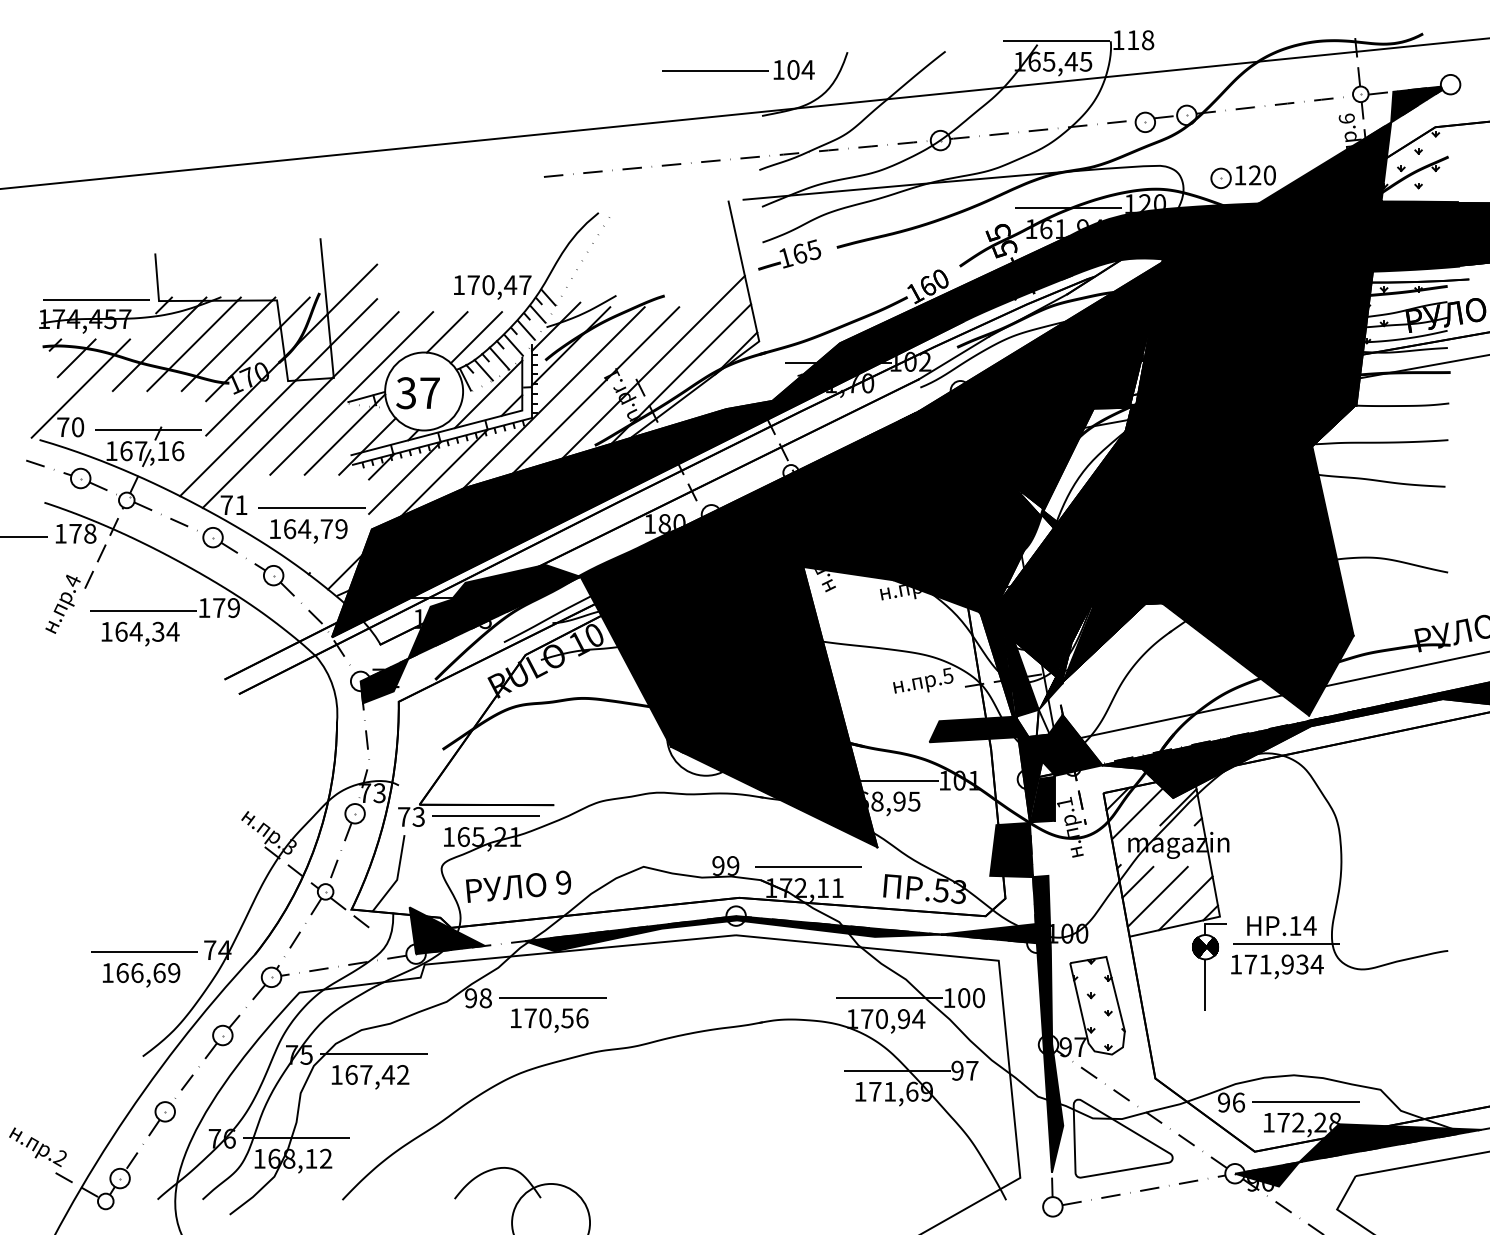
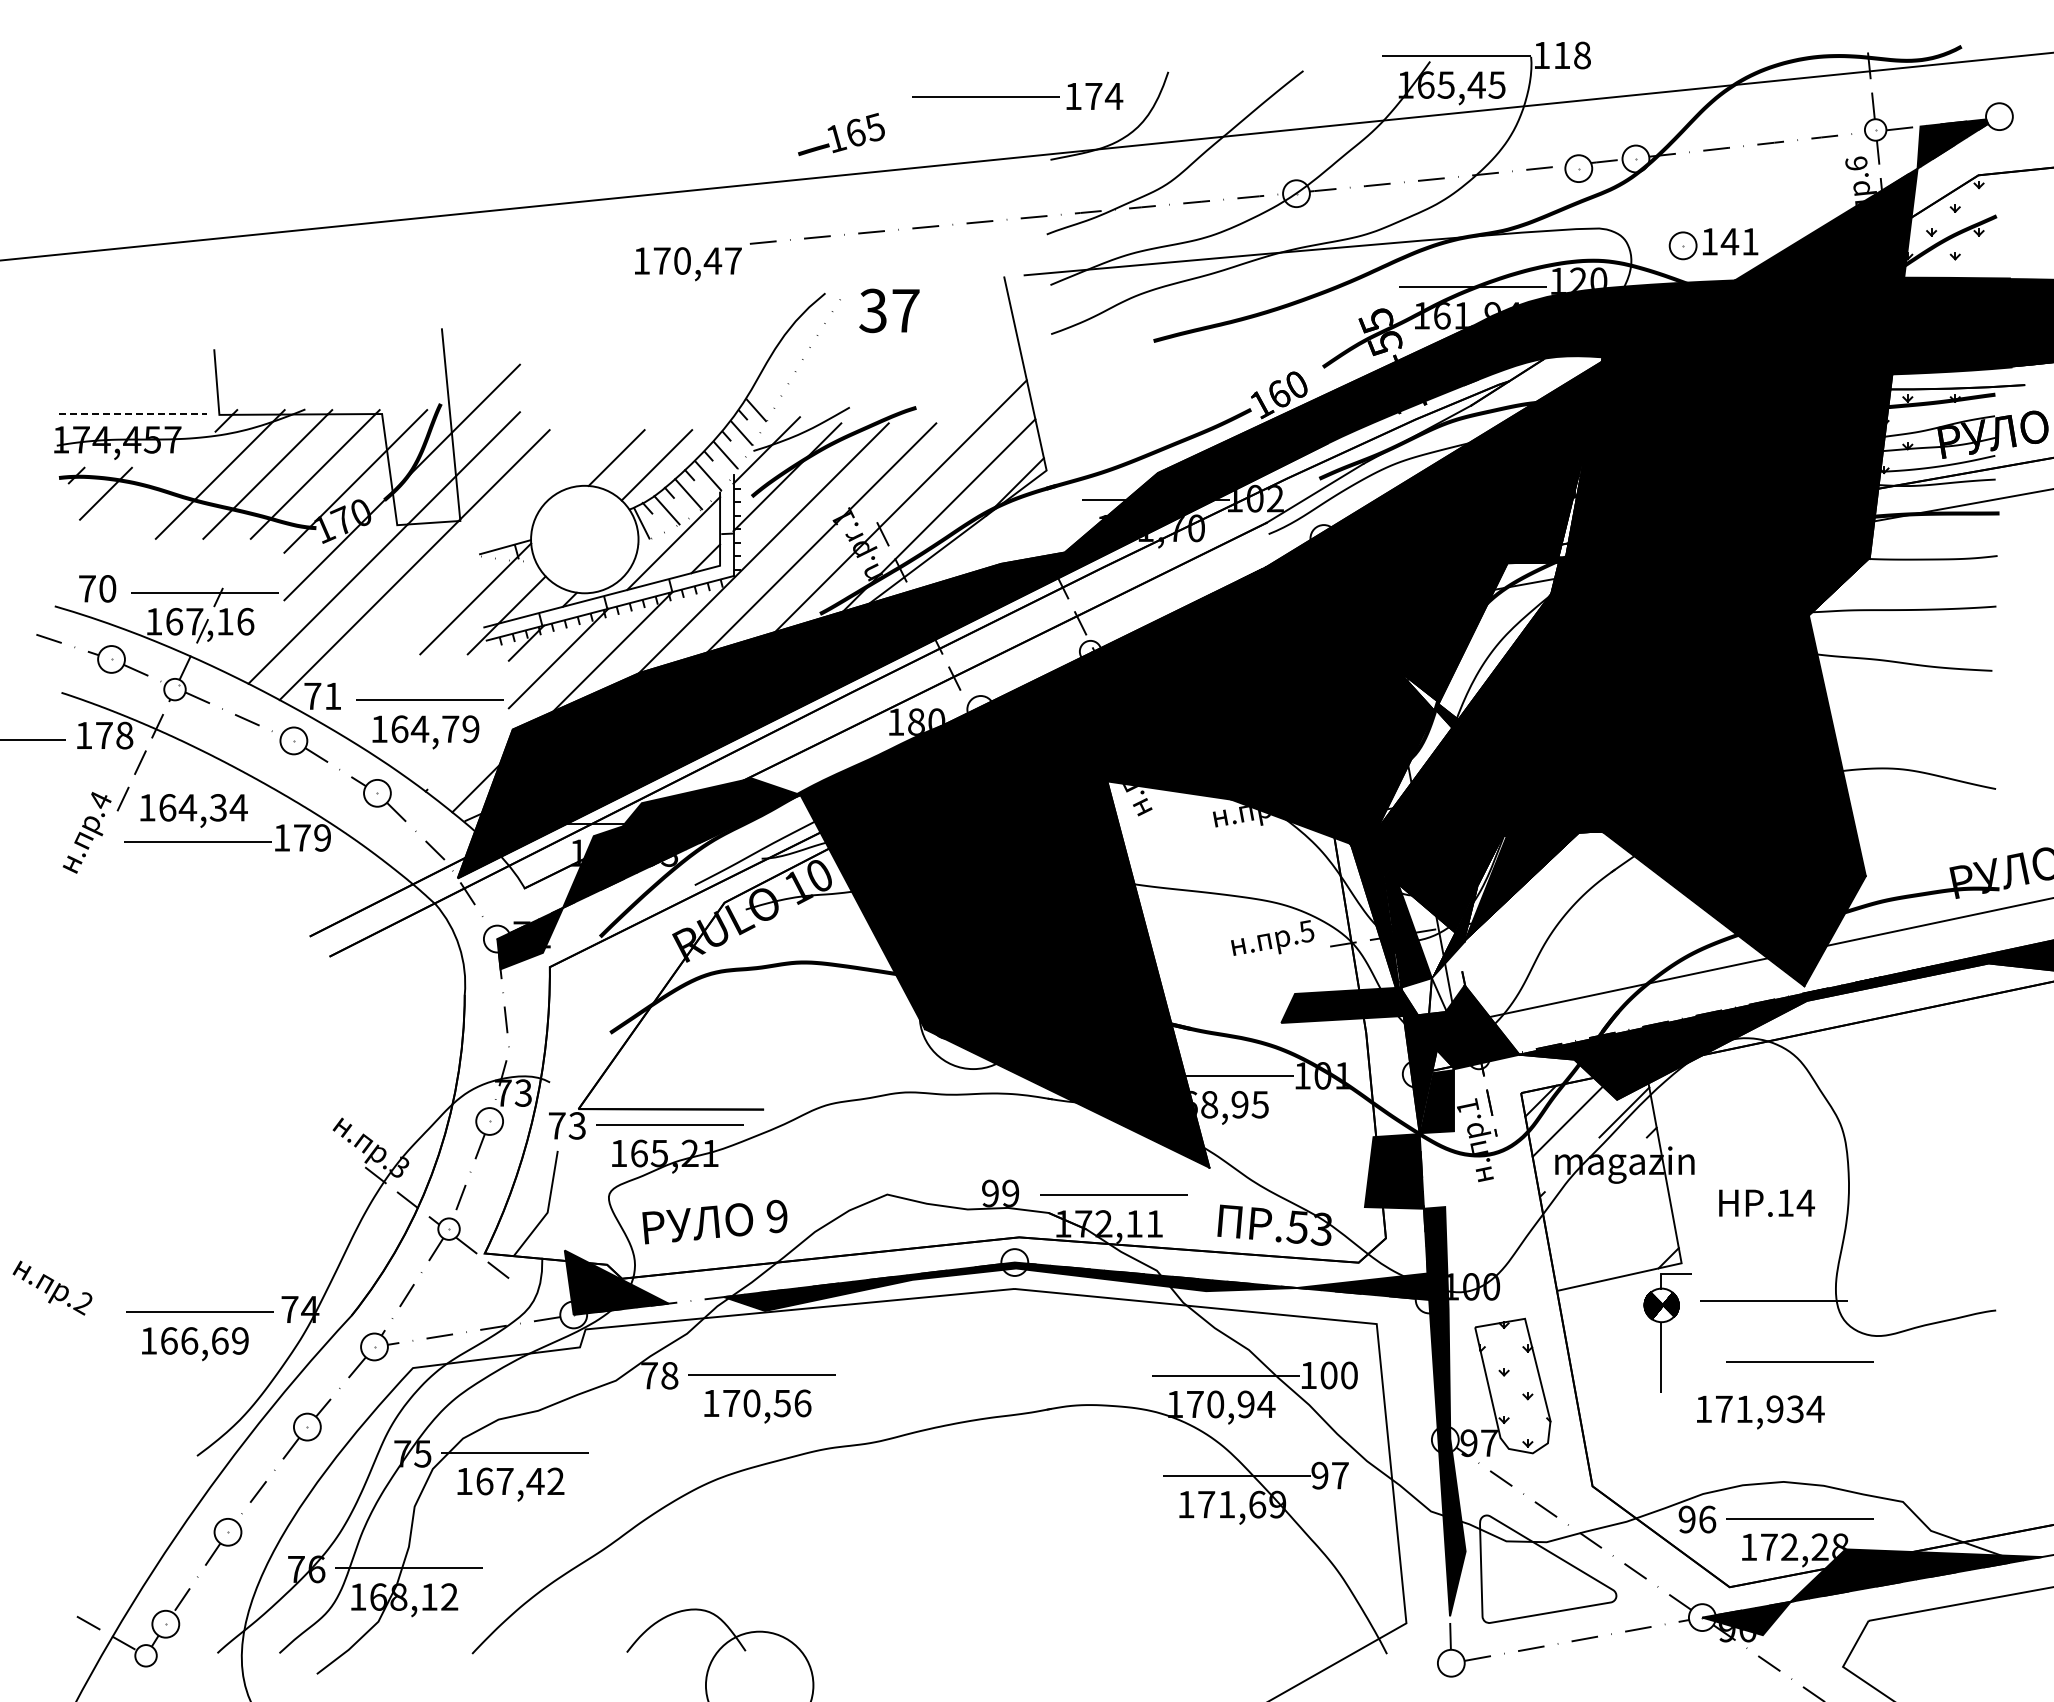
text: (793, 70) -> (1093, 96), 104 -> 174
text: (1261, 175) -> (1739, 241), 120 -> 141
text: (789, 255) -> (841, 134), moved
text: (492, 287) -> (688, 264), moved
line: (96, 300) -> (133, 413), solid -> dashed
line: (80, 388) -> (111, 535), removed
text: (418, 392) -> (889, 310), moved
line: (351, 393) -> (484, 542), removed
text: (140, 633) -> (193, 810), moved
line: (1137, 881) -> (1568, 1215), removed
line: (1157, 896) -> (1595, 1235), removed
line: (1185, 903) -> (1634, 1244), removed
text: (1281, 925) -> (1766, 1202), moved
text: (1277, 966) -> (1760, 1412), moved
line: (1305, 987) -> (1799, 1361), added
text: (471, 998) -> (649, 1375), 98 -> 78
text: (37, 1146) -> (52, 1287), moved

